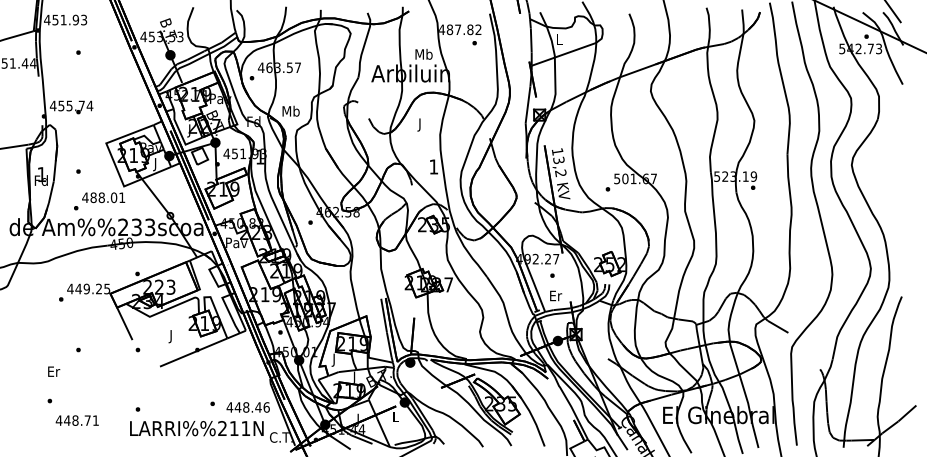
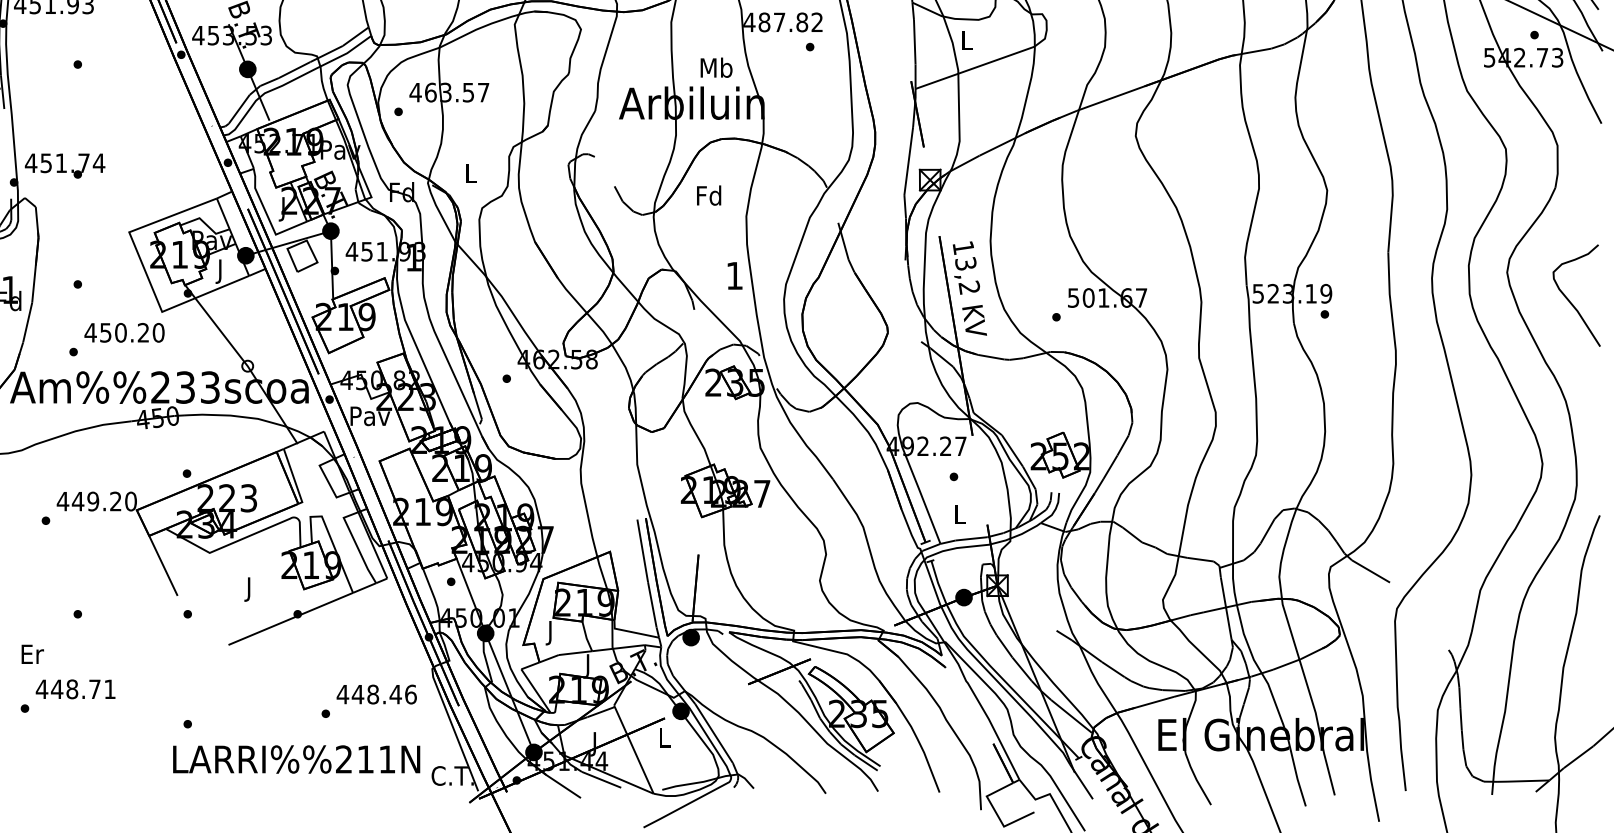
text: (69, 105) -> (61, 162), 455.74 -> 451.74
text: (290, 110) -> (469, 171), Mb -> L
text: (419, 124) -> (708, 197), J -> Fd
curve: (886, 180) -> (1571, 300), added
text: (107, 197) -> (131, 332), 488.01 -> 450.20
text: (107, 288) -> (131, 500), 449.25 -> 449.20
text: (556, 295) -> (961, 513), Er -> L
text: (247, 407) -> (375, 694), moved
text: (76, 420) -> (74, 689), moved

